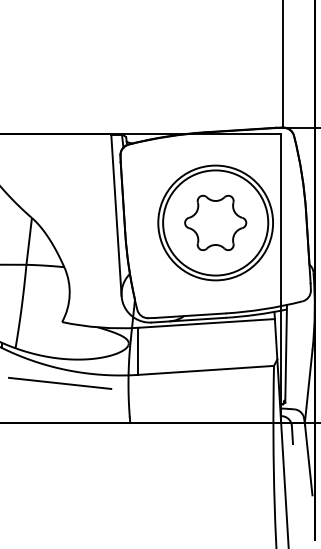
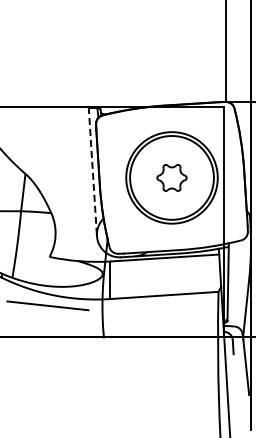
line: (115, 214) -> (92, 171), solid -> dashed
part: (215, 222) -> (171, 177), size x0.6

